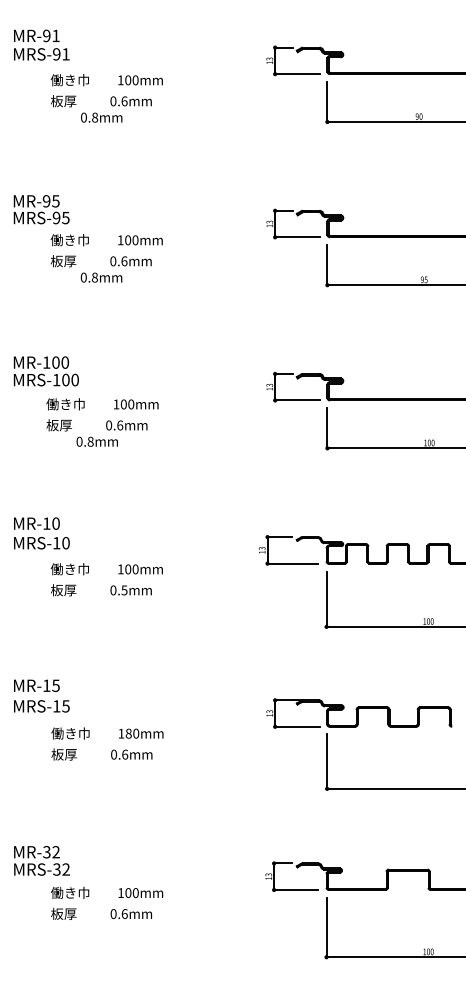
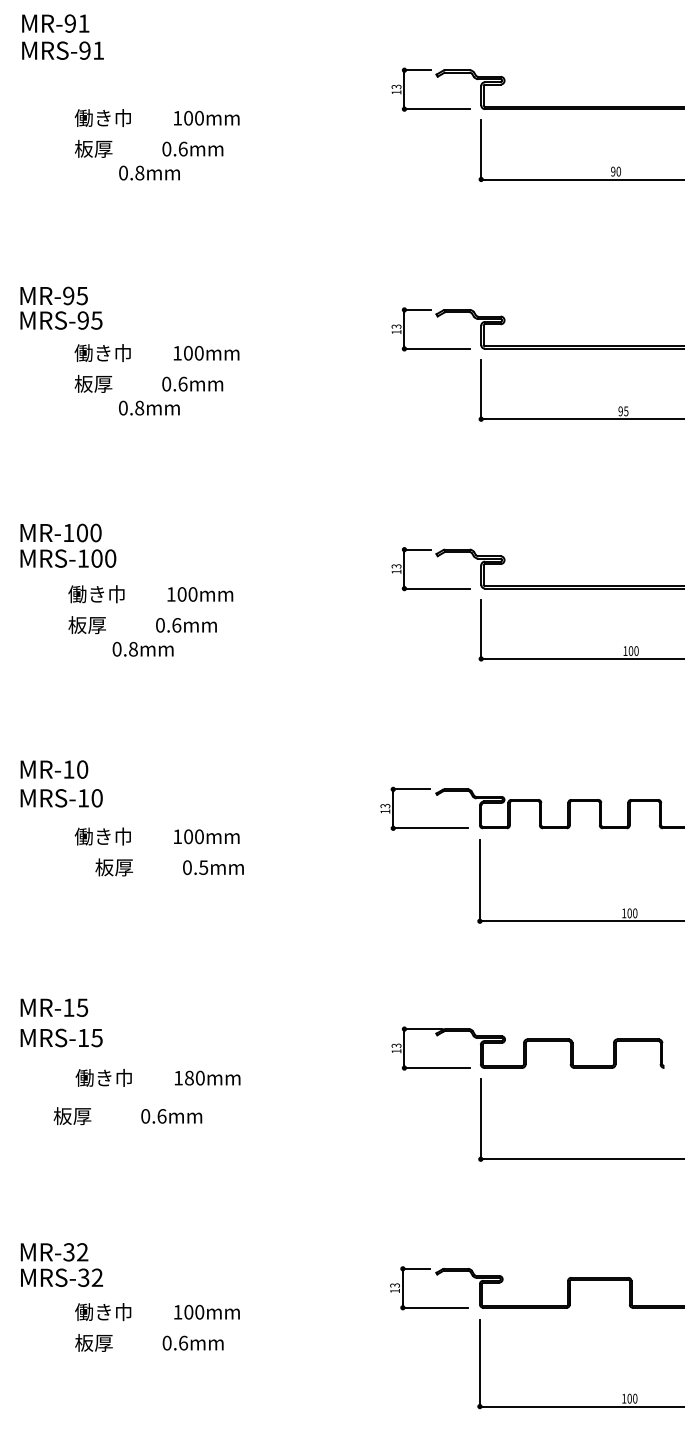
text: (41, 44) -> (62, 36), moved
text: (101, 590) -> (169, 867), moved
text: (101, 754) -> (127, 1116), moved

